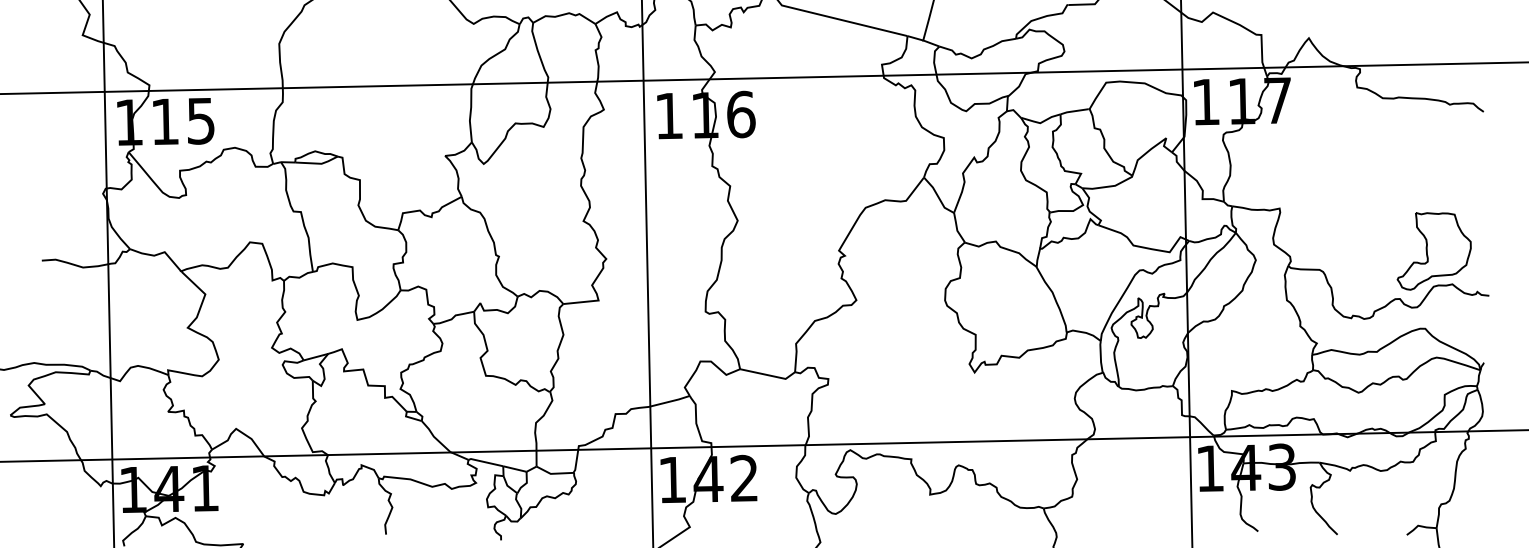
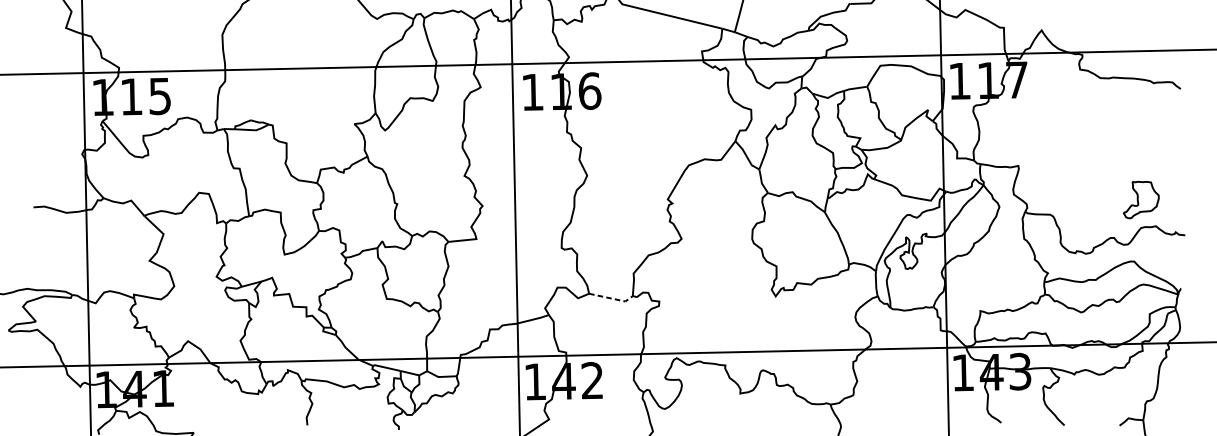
part: (1433, 251) -> (1140, 200), size x0.6
line: (769, 375) -> (612, 298), solid -> dashed

